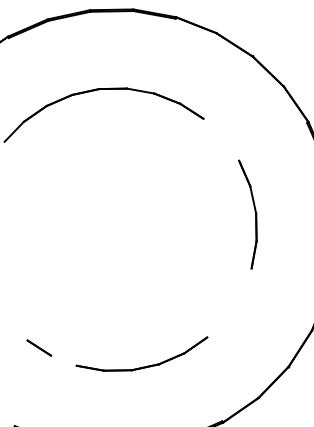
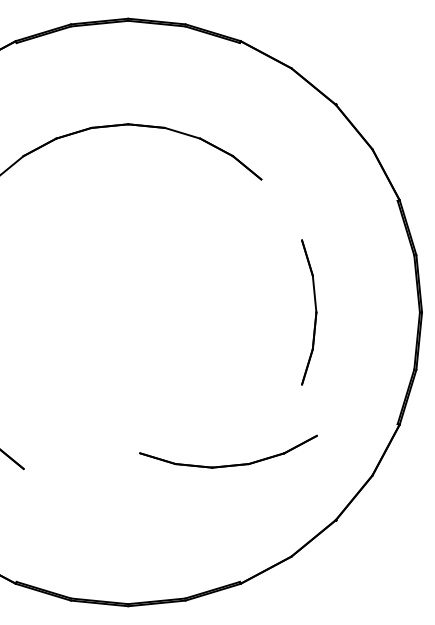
part: (145, 366) -> (230, 464), moved

